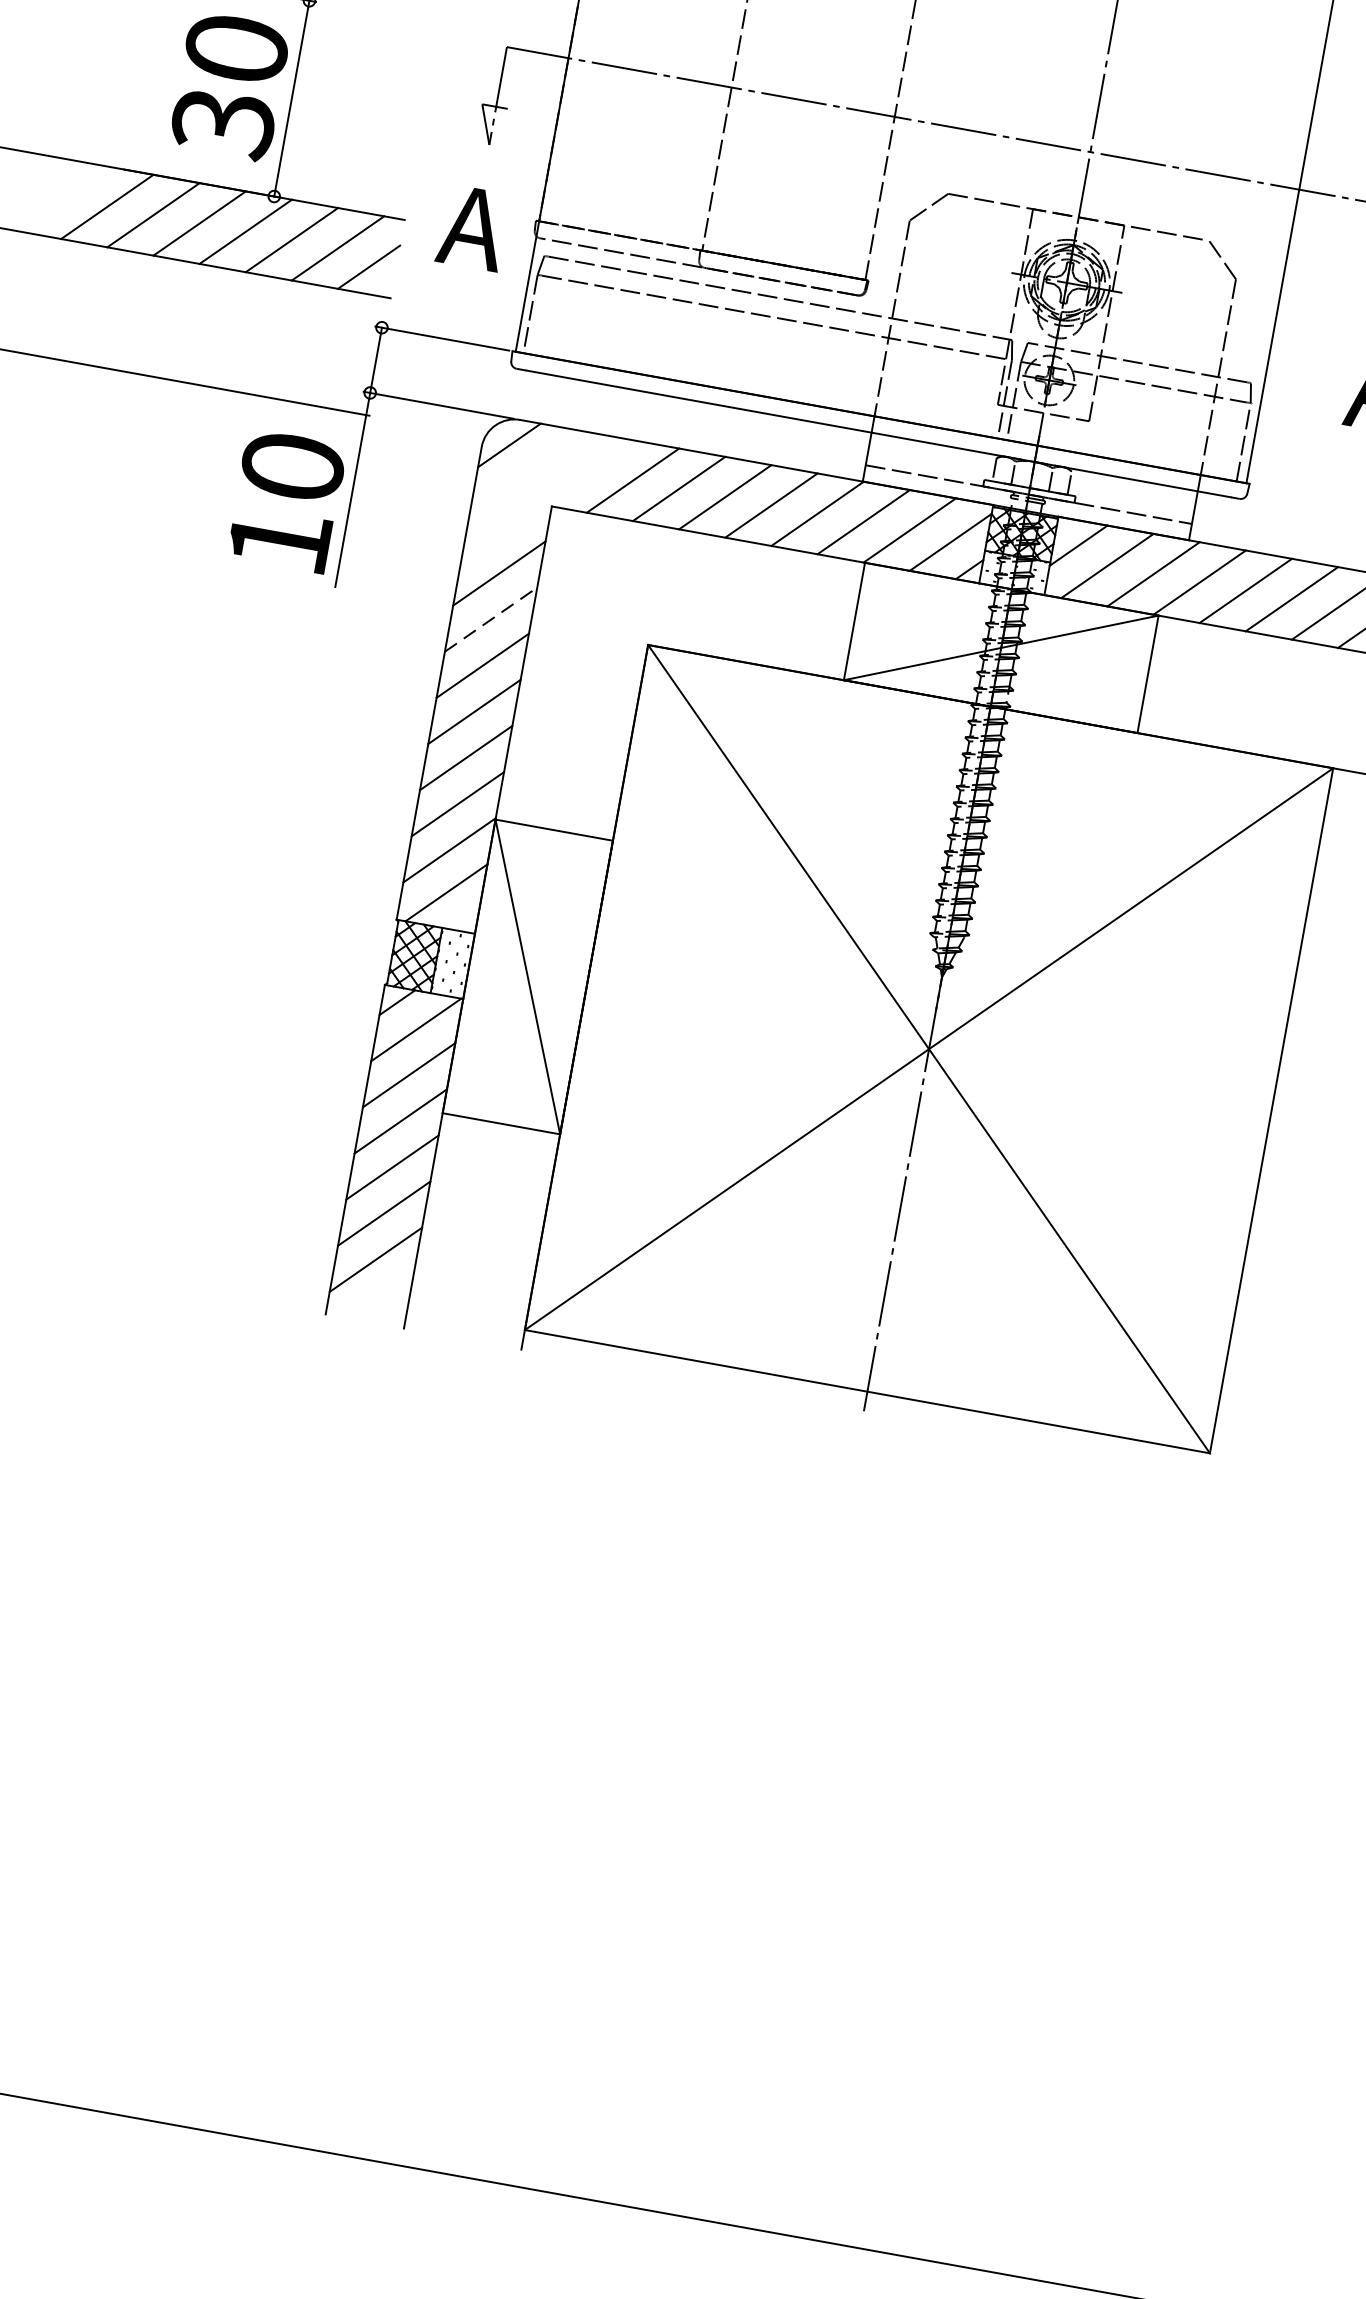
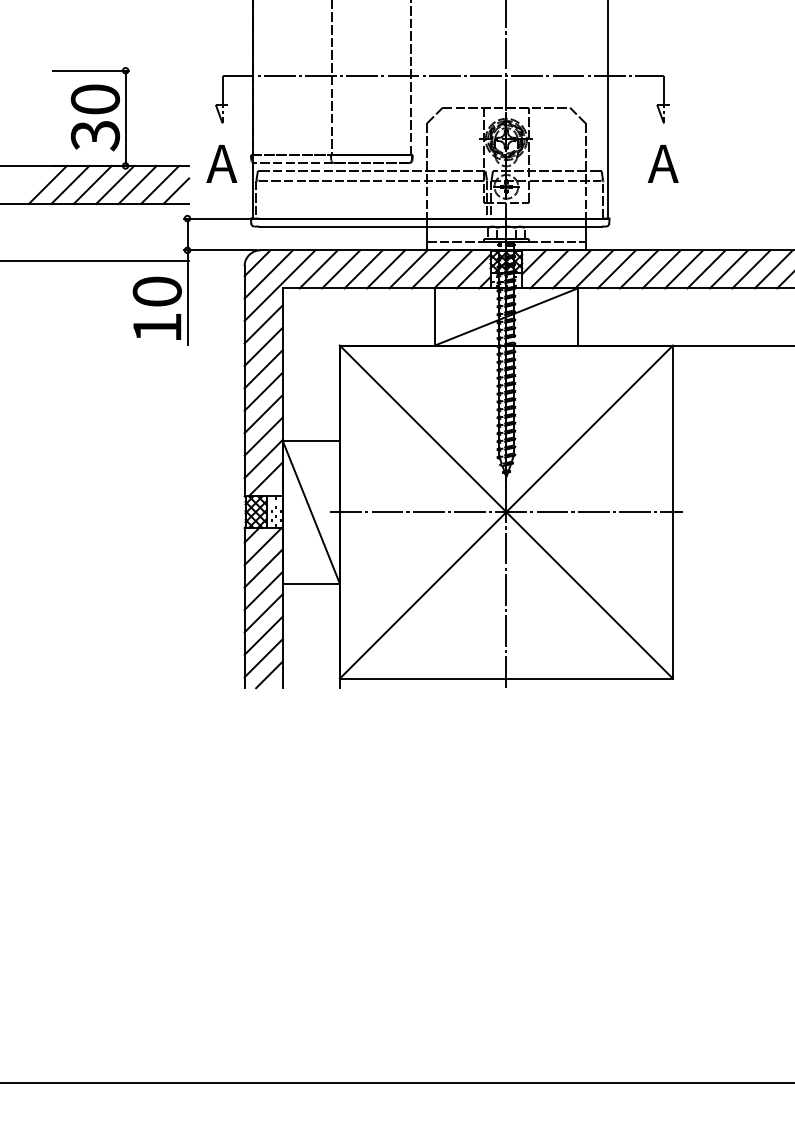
line: (527, 472) -> (268, 274), added
line: (546, 499) -> (279, 285), added
line: (490, 618) -> (263, 346), dashed -> solid
line: (929, 1049) -> (506, 512), added
line: (381, 1295) -> (269, 674), added

